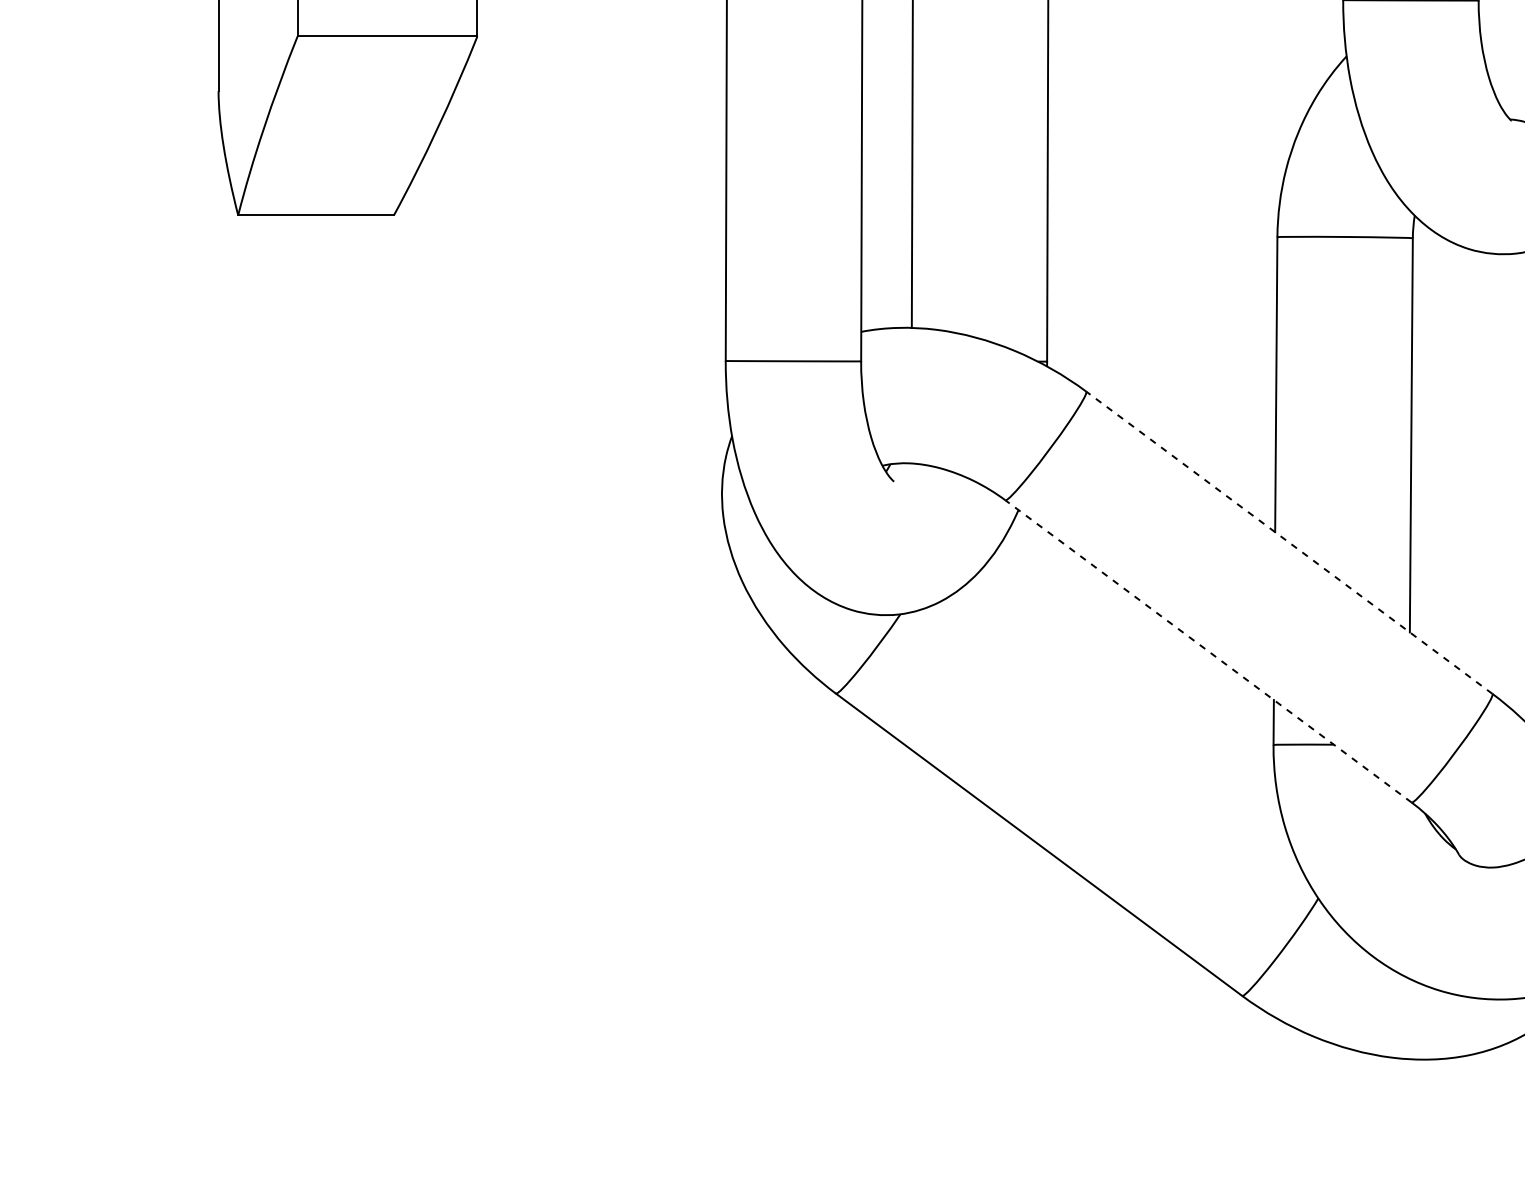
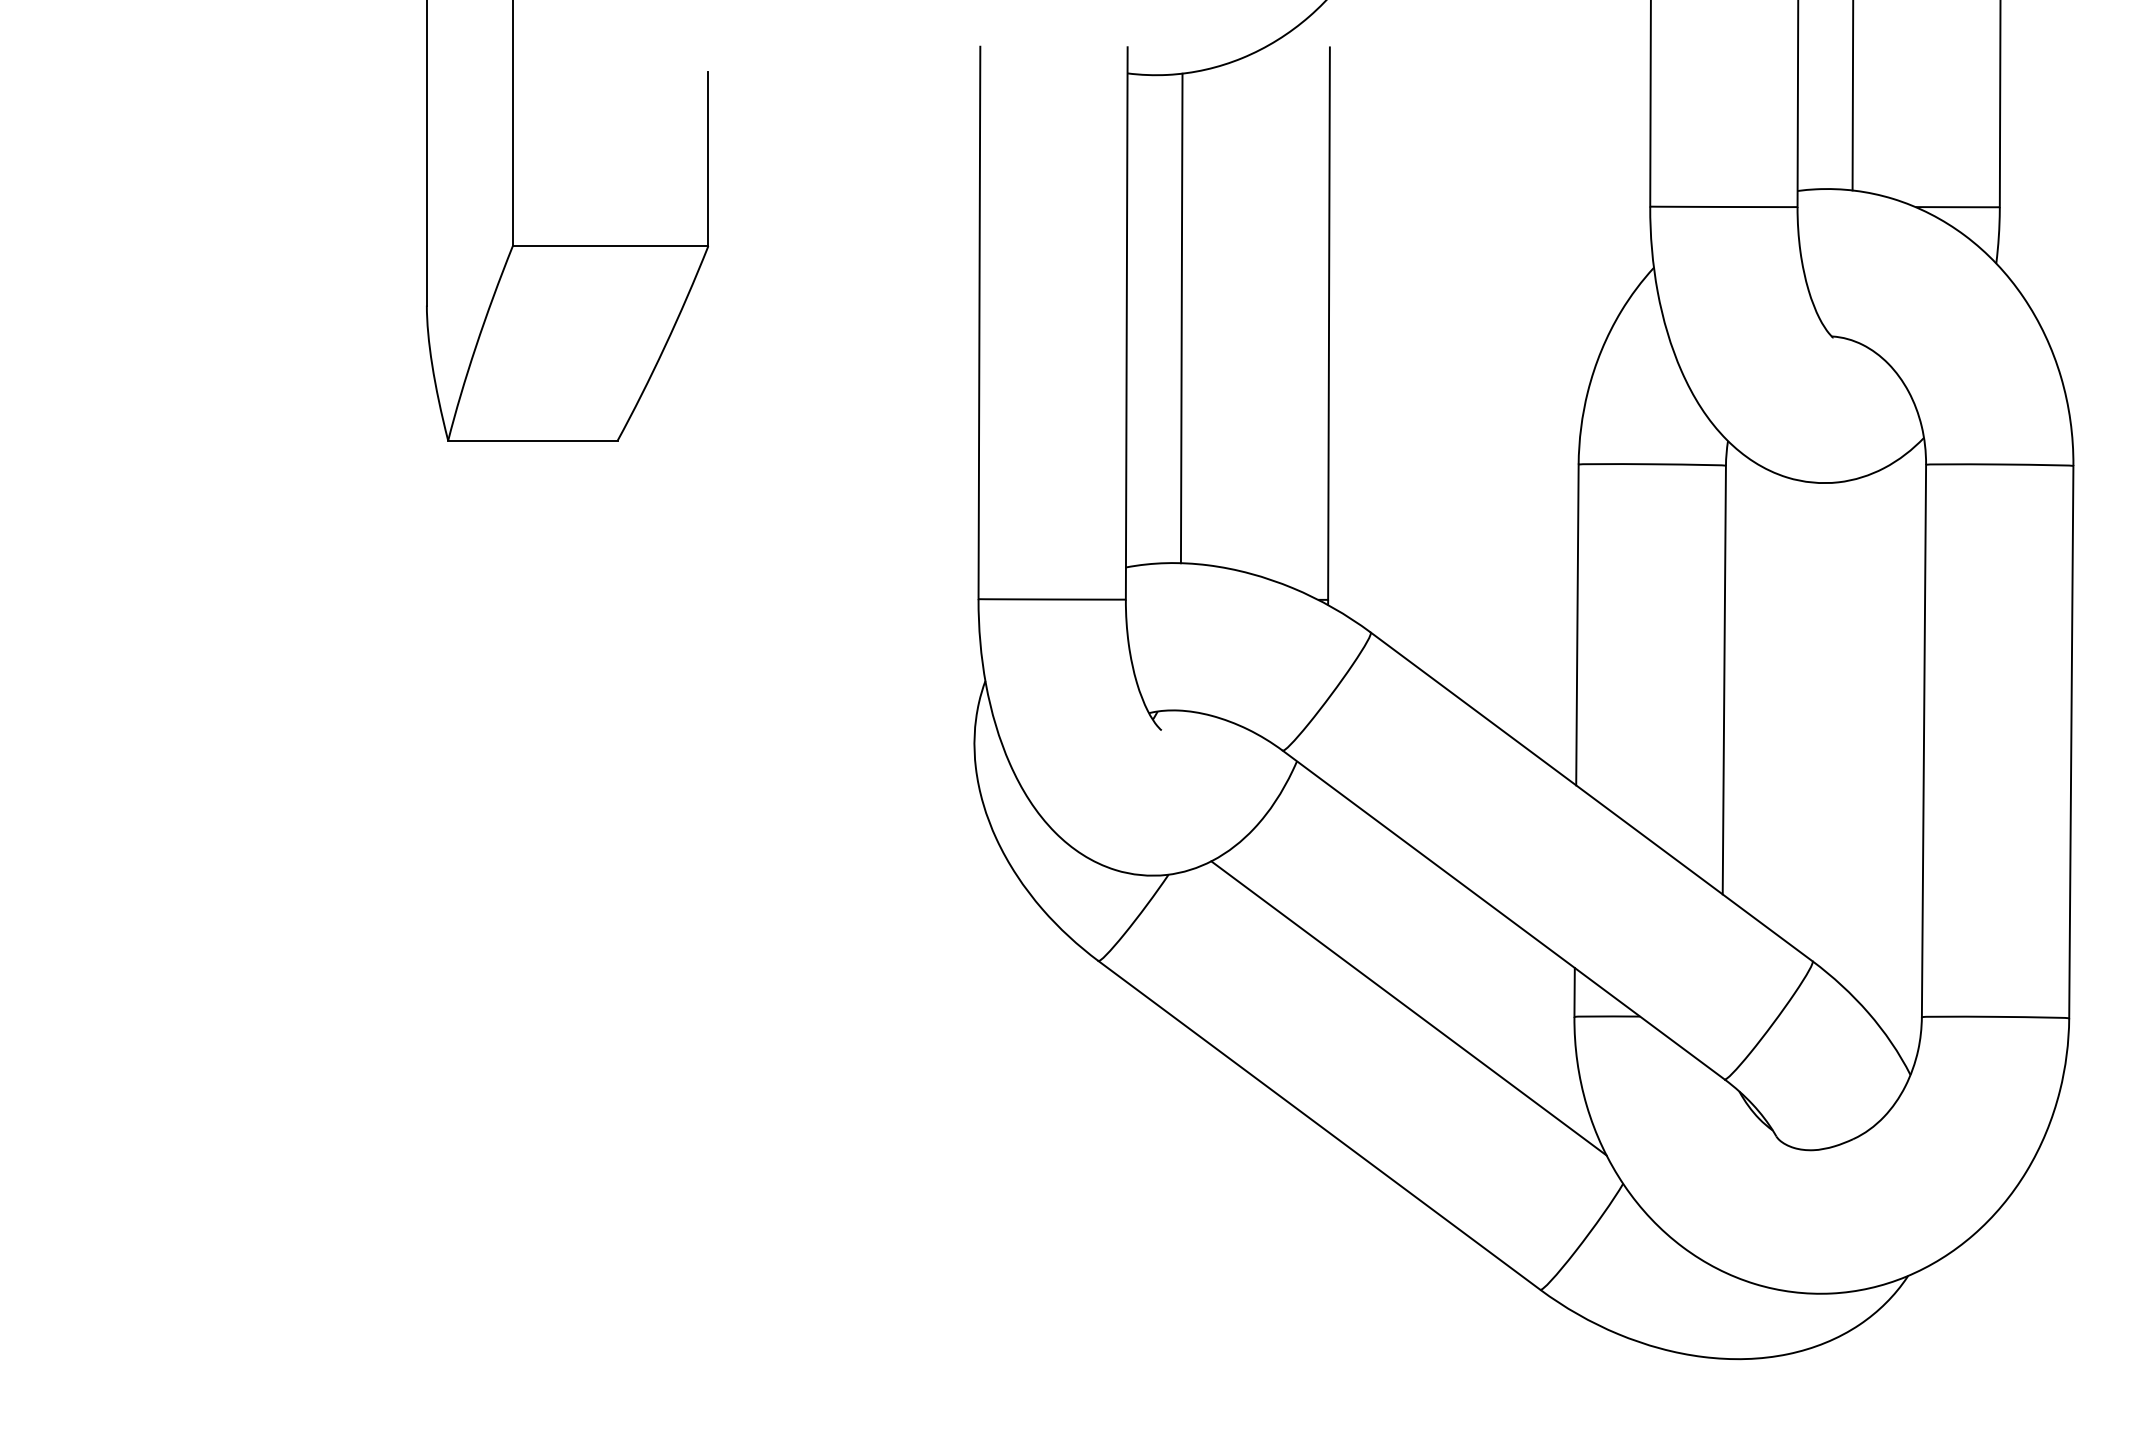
line: (1289, 542) -> (1591, 796), dashed -> solid
line: (1208, 650) -> (1503, 914), dashed -> solid
line: (1120, 737) -> (1408, 1008), added

